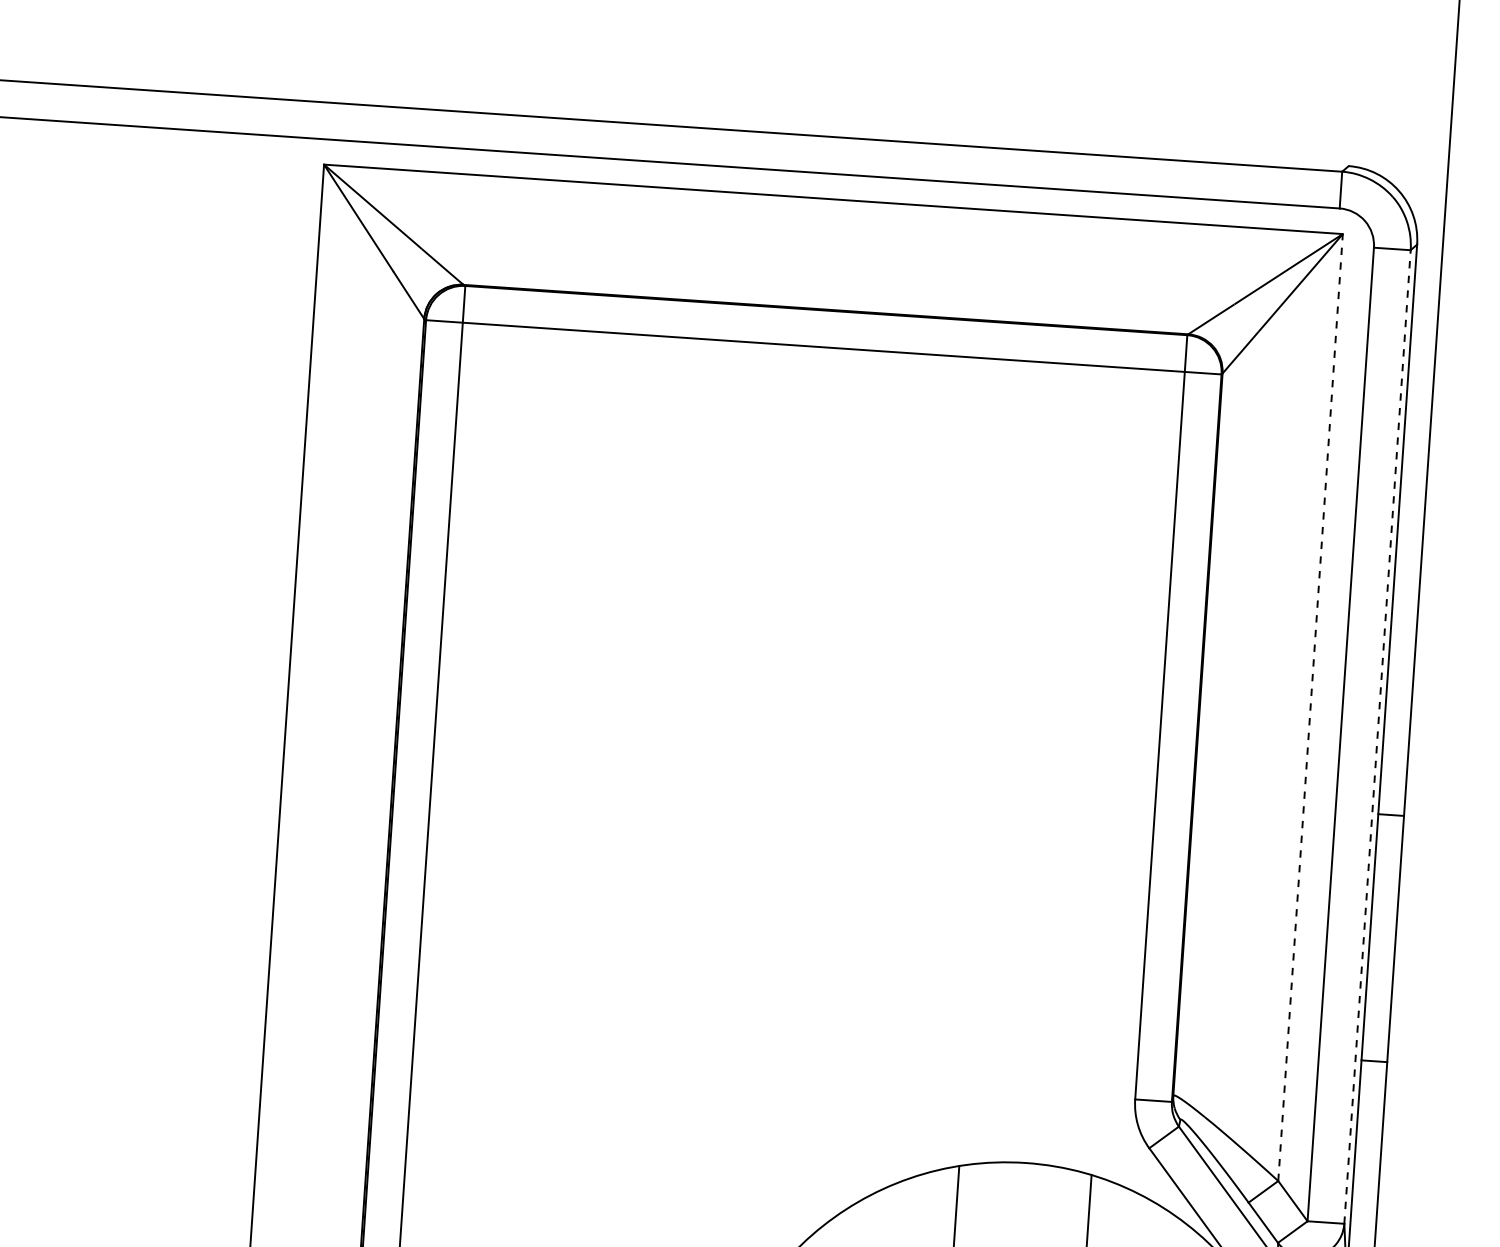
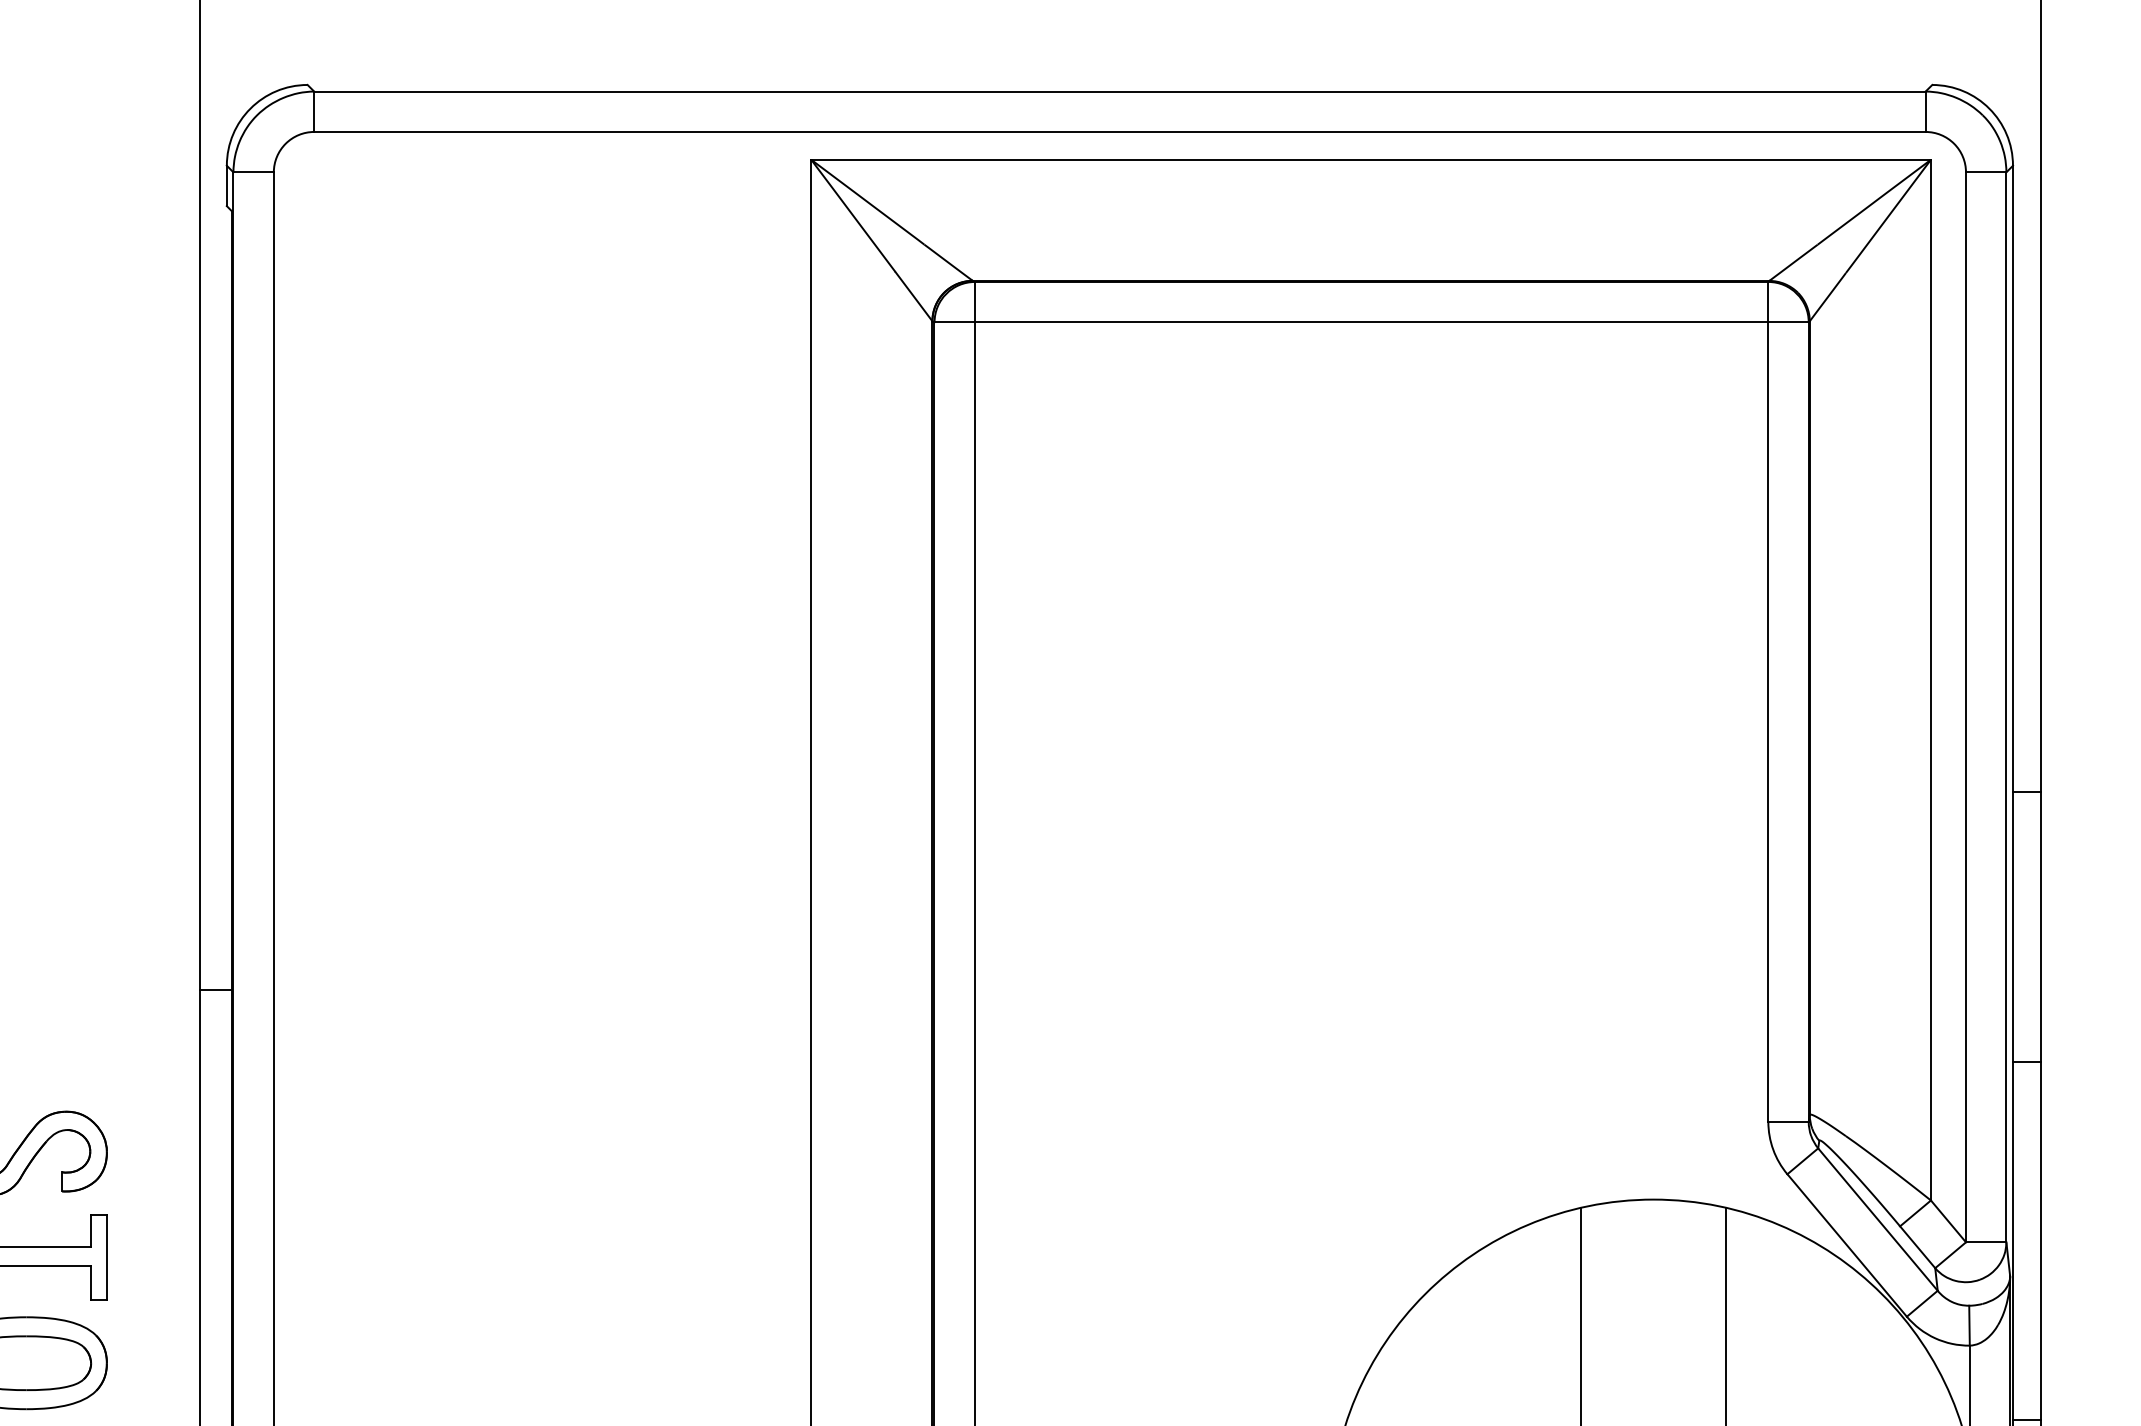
line: (1310, 706) -> (1930, 679), dashed -> solid
line: (1377, 737) -> (2006, 707), dashed -> solid

